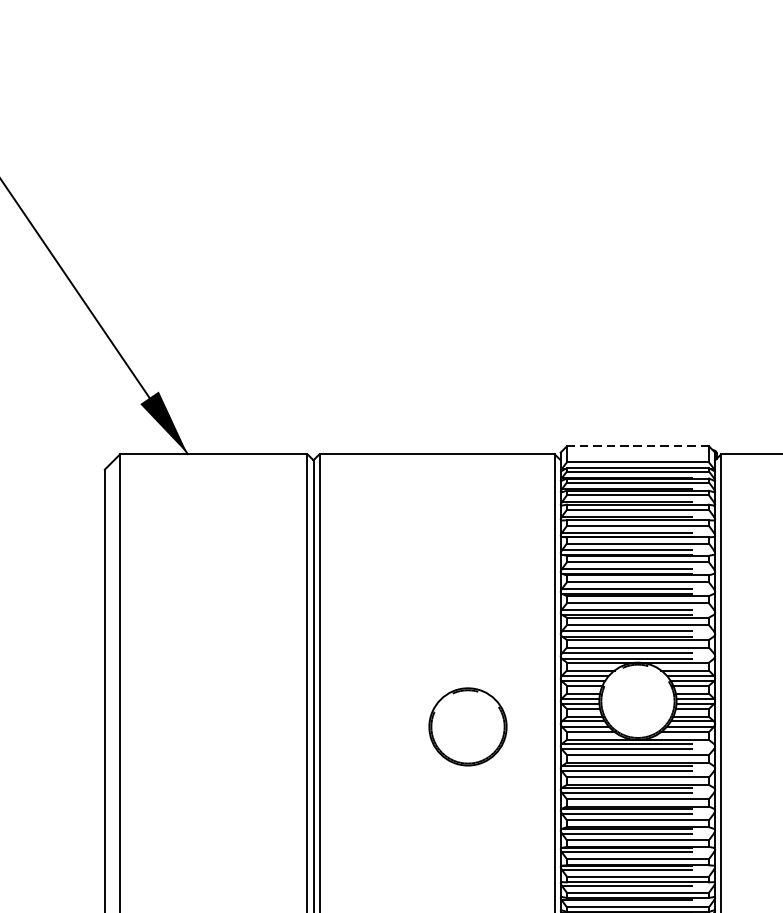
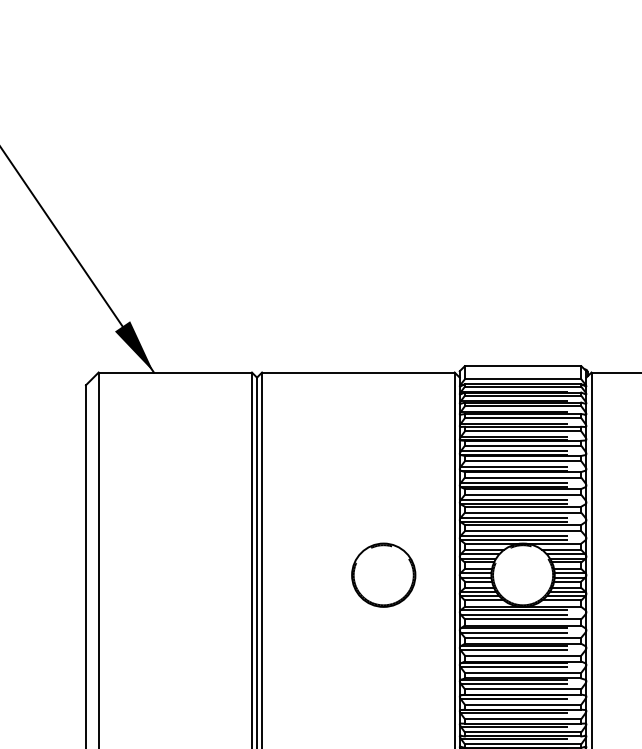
line: (637, 446) -> (522, 366), dashed -> solid
part: (467, 726) -> (383, 574), moved

